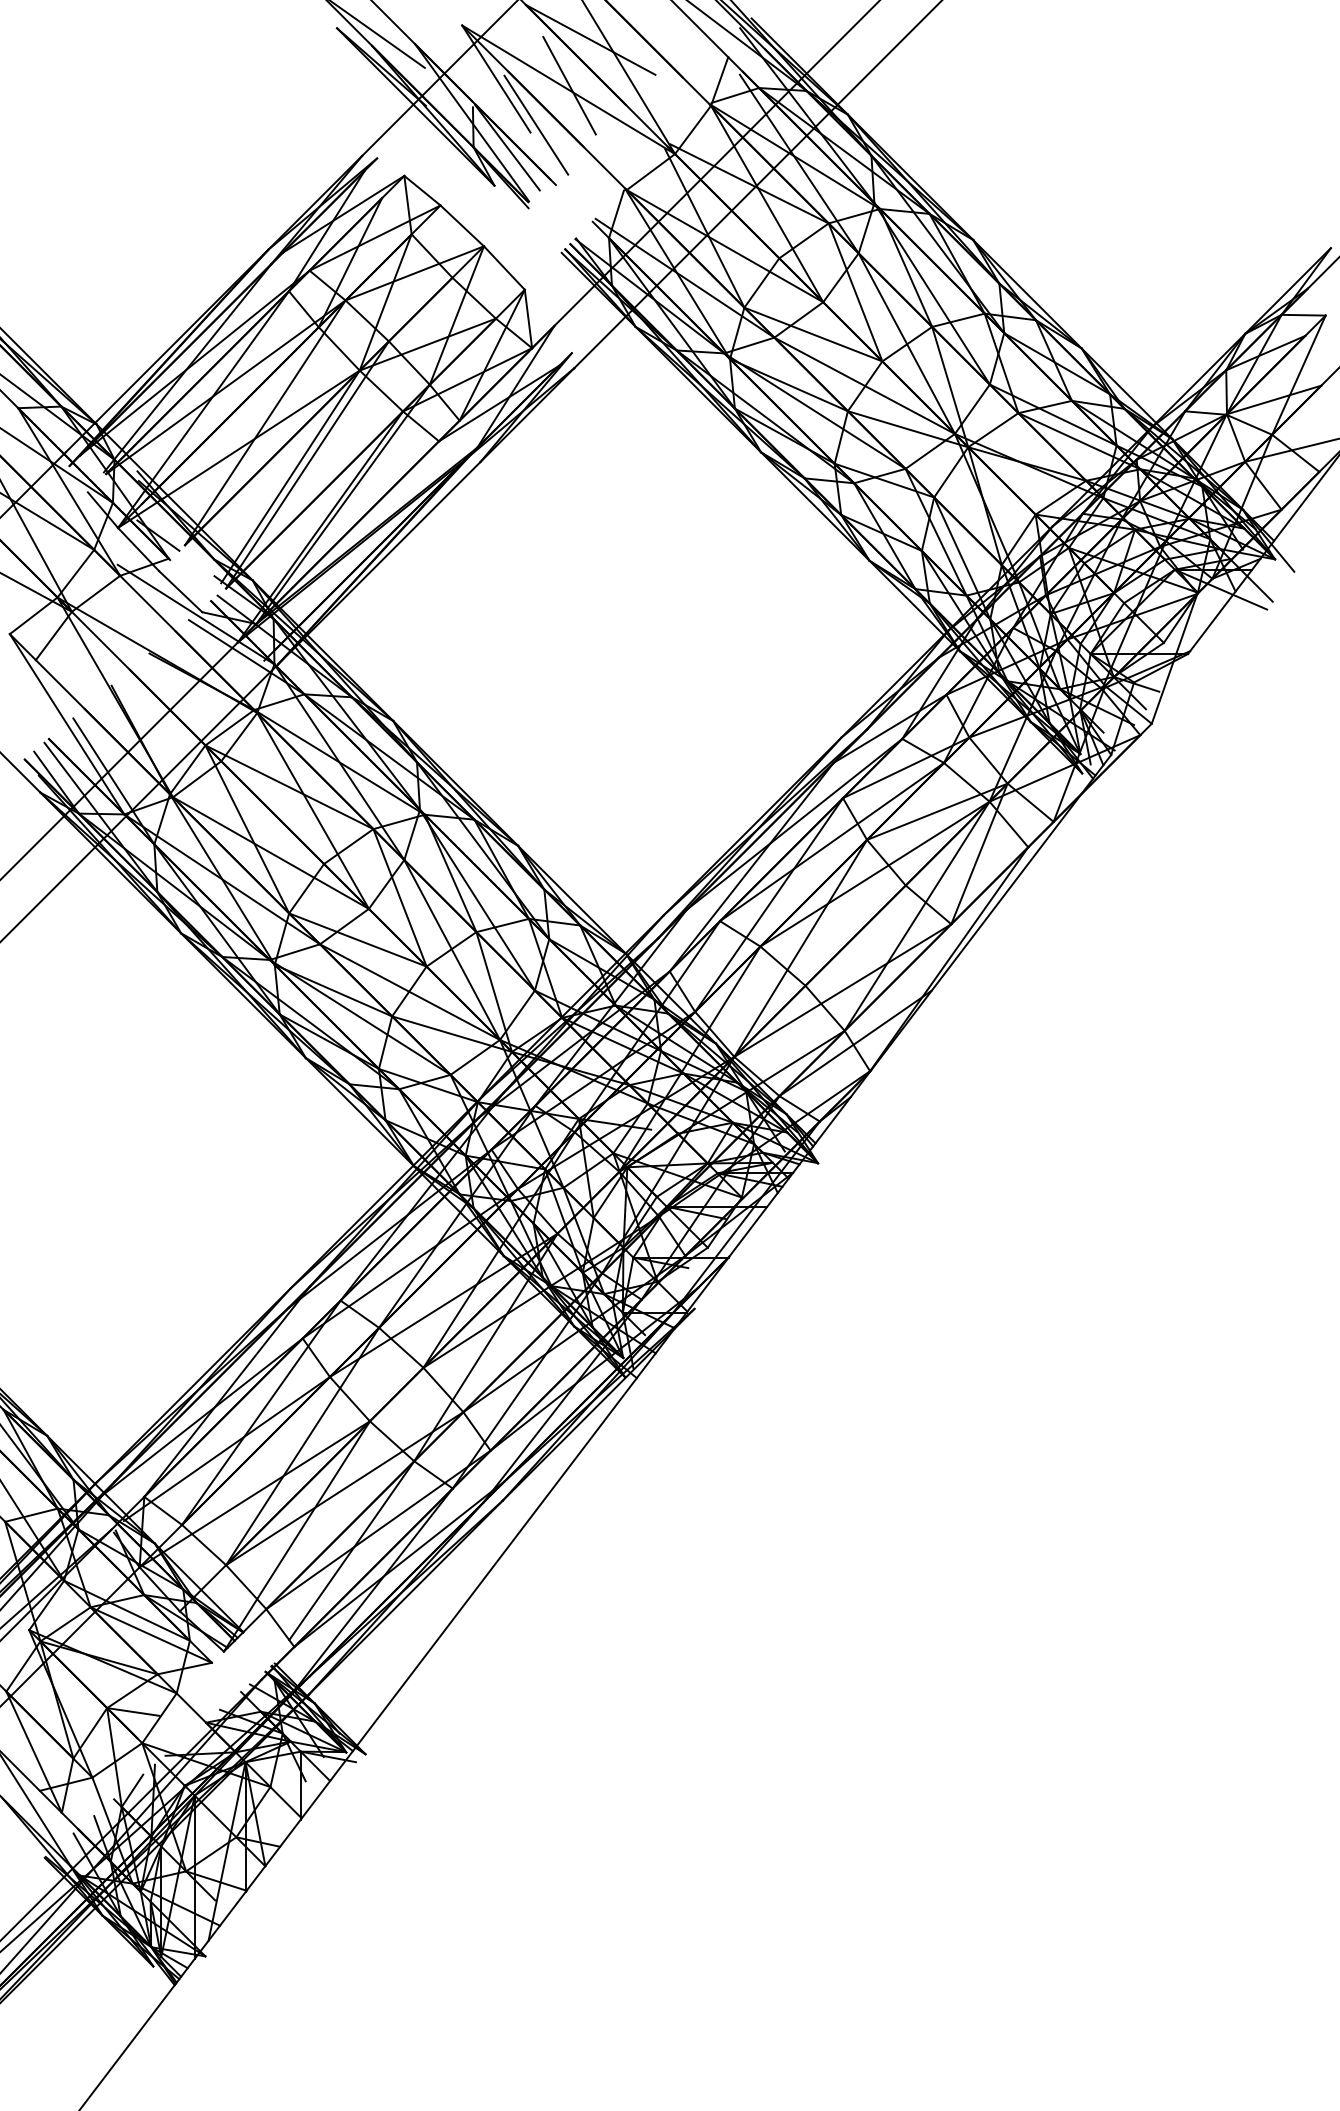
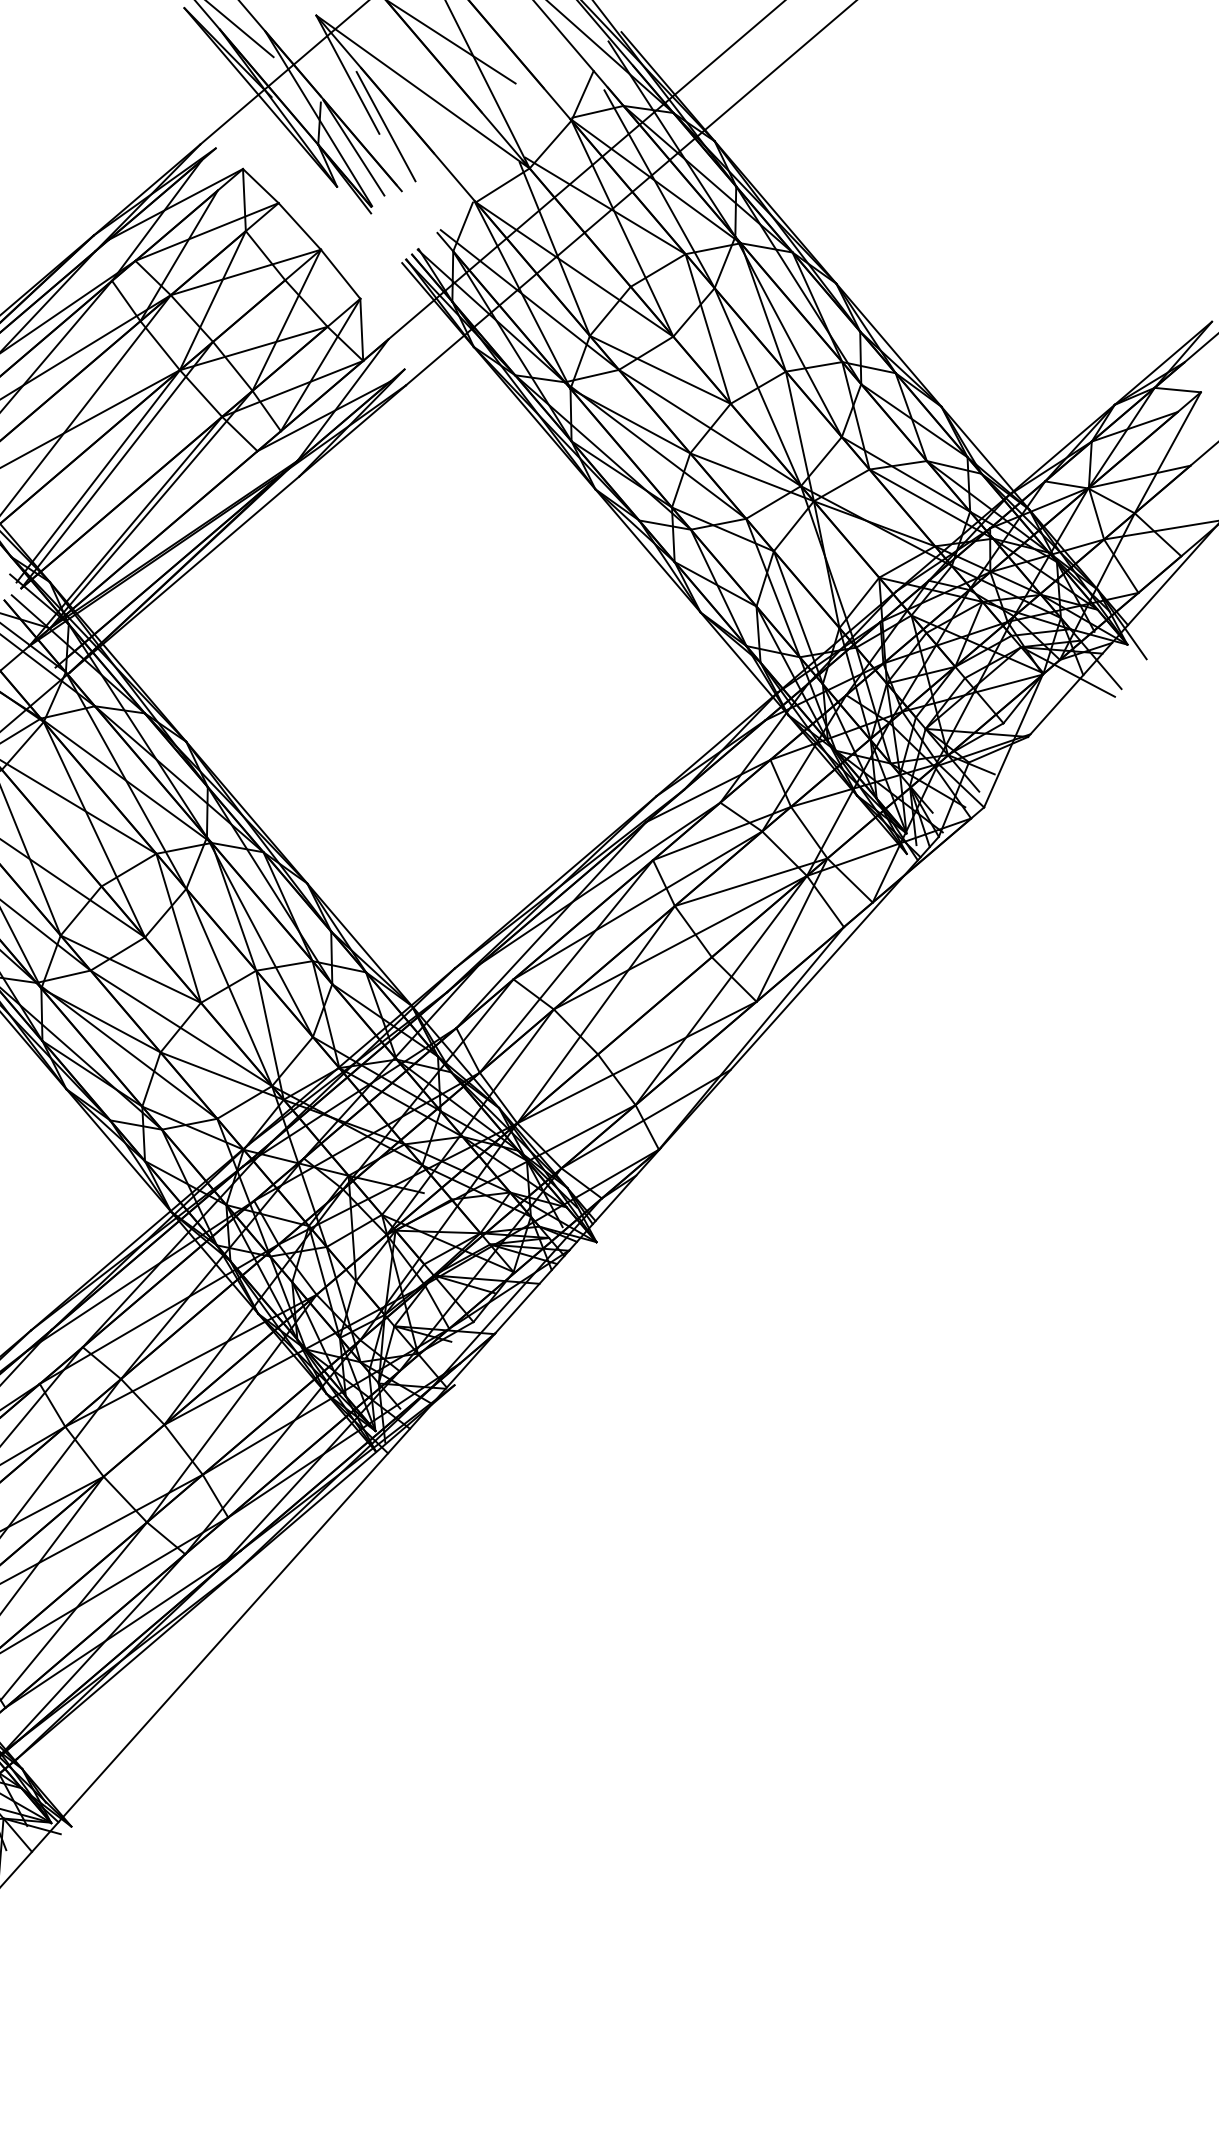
line: (569, 85) -> (424, 87), removed

